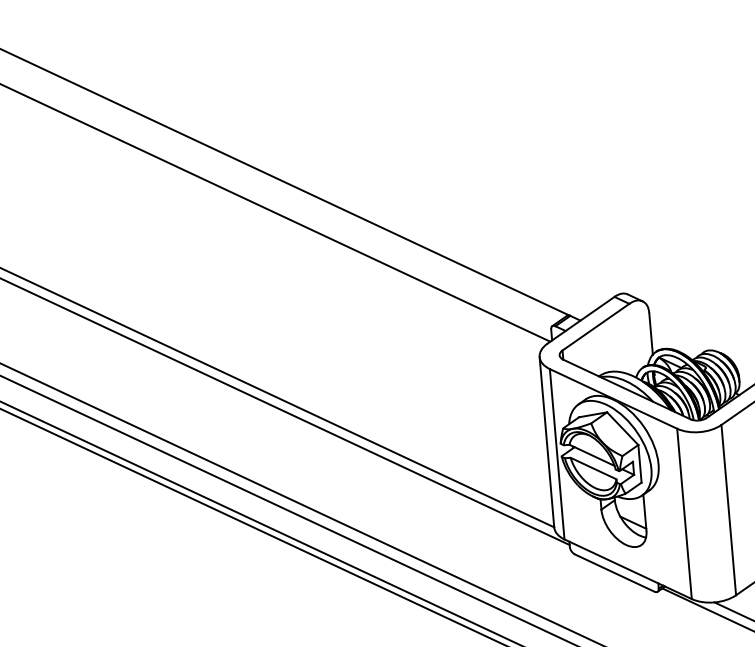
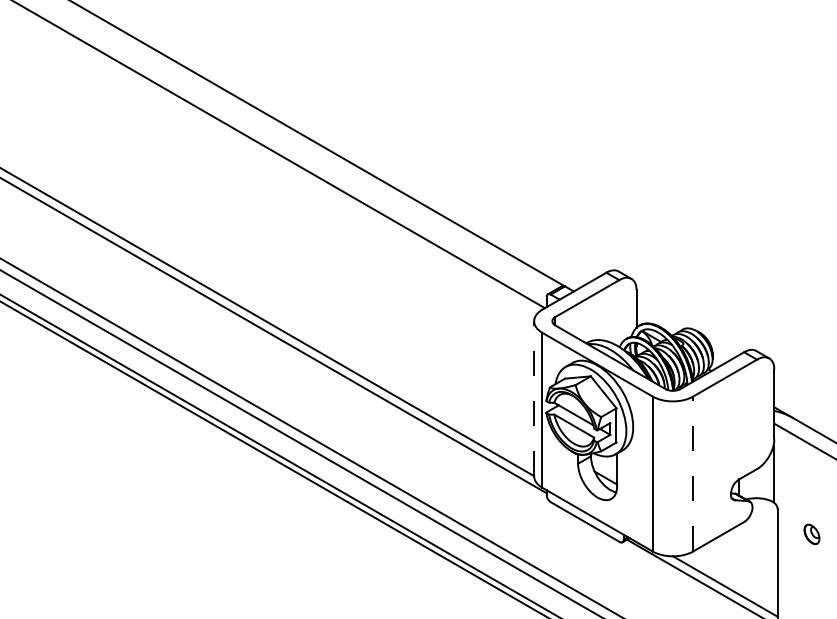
line: (547, 441) -> (534, 398), solid -> dashed
line: (729, 509) -> (693, 473), solid -> dashed

